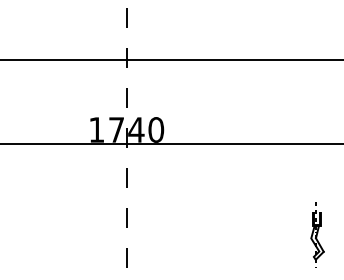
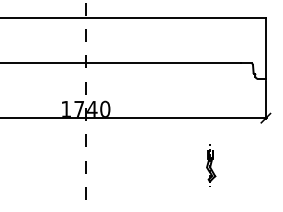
part: (318, 235) -> (211, 165), moved

